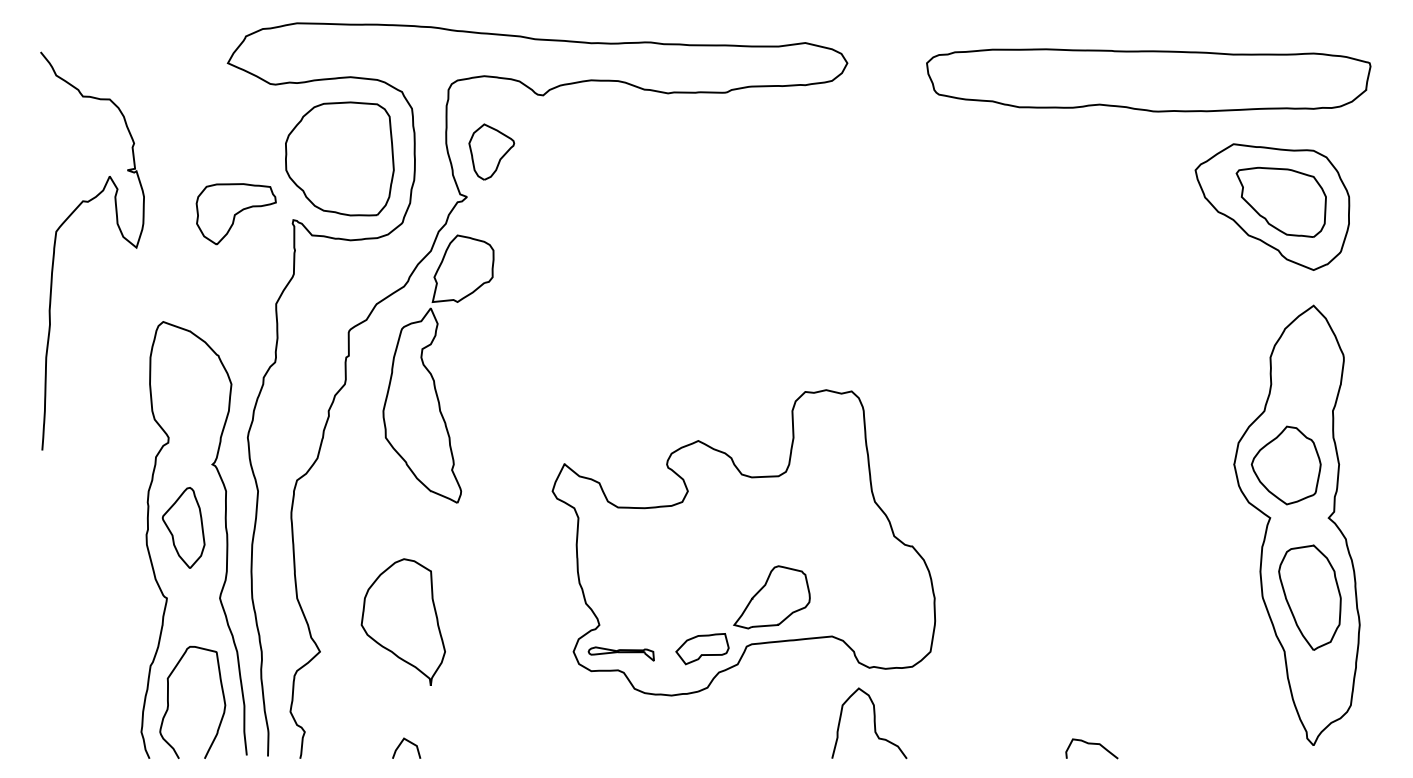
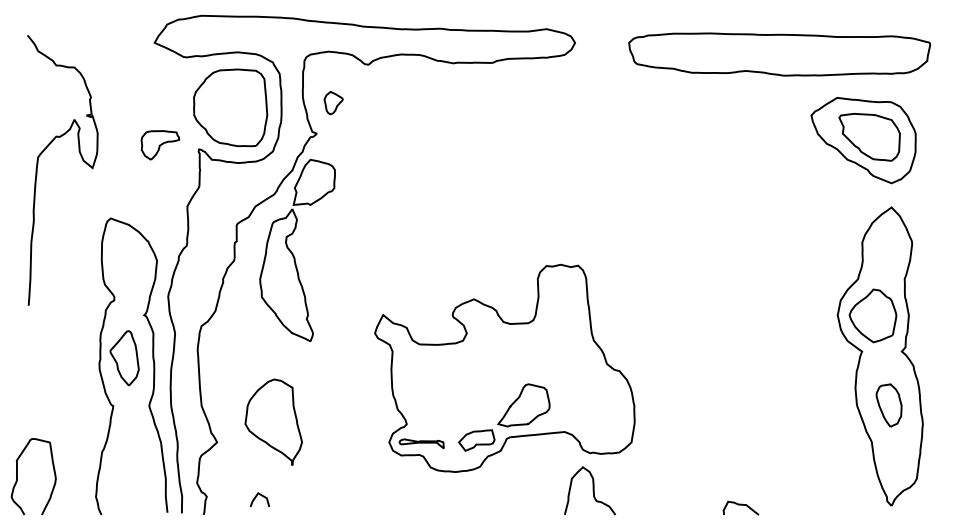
part: (491, 151) -> (333, 102), size x0.6
part: (236, 214) -> (160, 145), size x0.7
part: (1309, 597) -> (888, 405), size x0.6
curve: (168, 702) -> (17, 476), moved
line: (403, 743) -> (257, 496), moved

